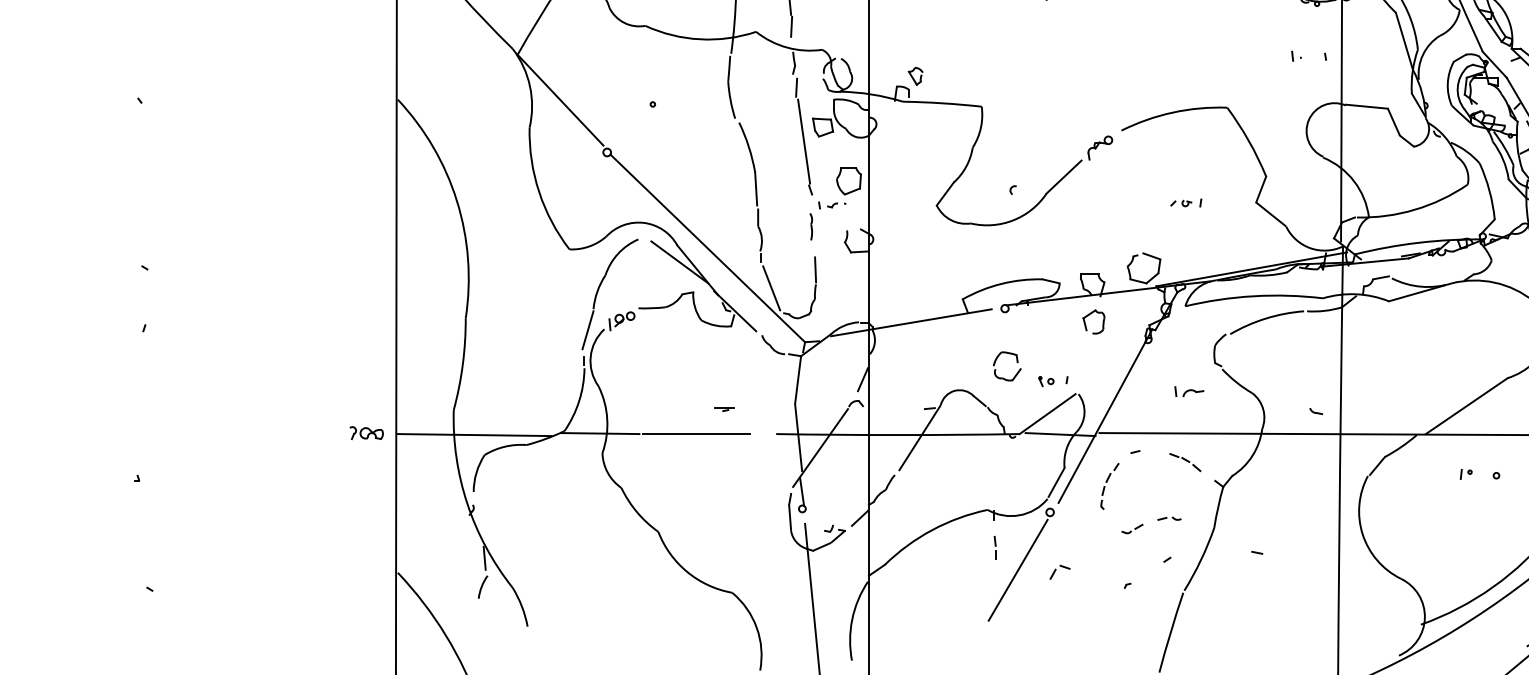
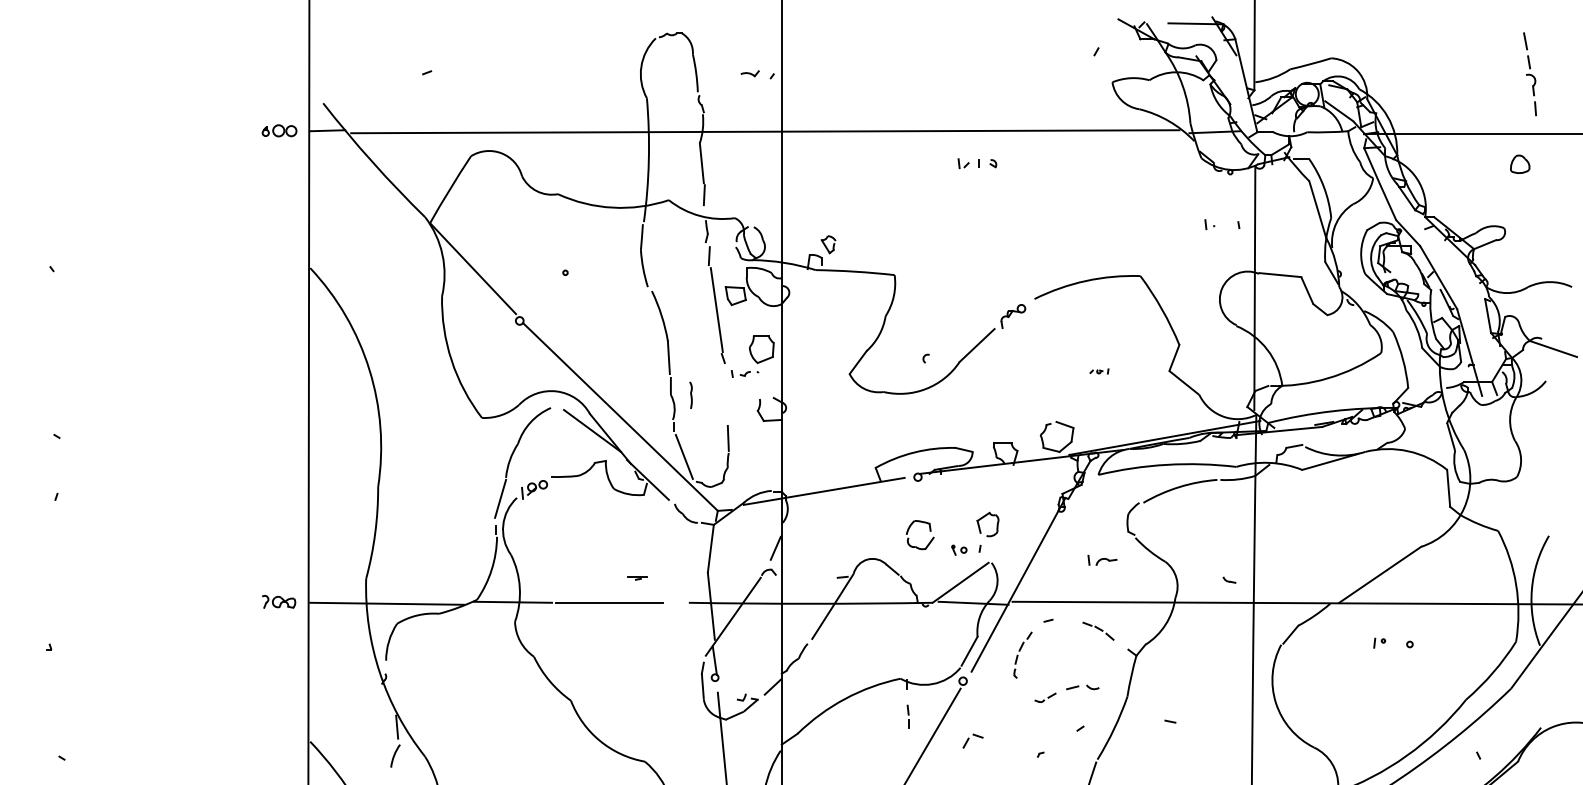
part: (1186, 203) -> (1099, 371), size x0.6
line: (810, 225) -> (690, 394), moved
part: (1089, 315) -> (983, 518), moved
part: (1169, 518) -> (1082, 687), size x1.4

